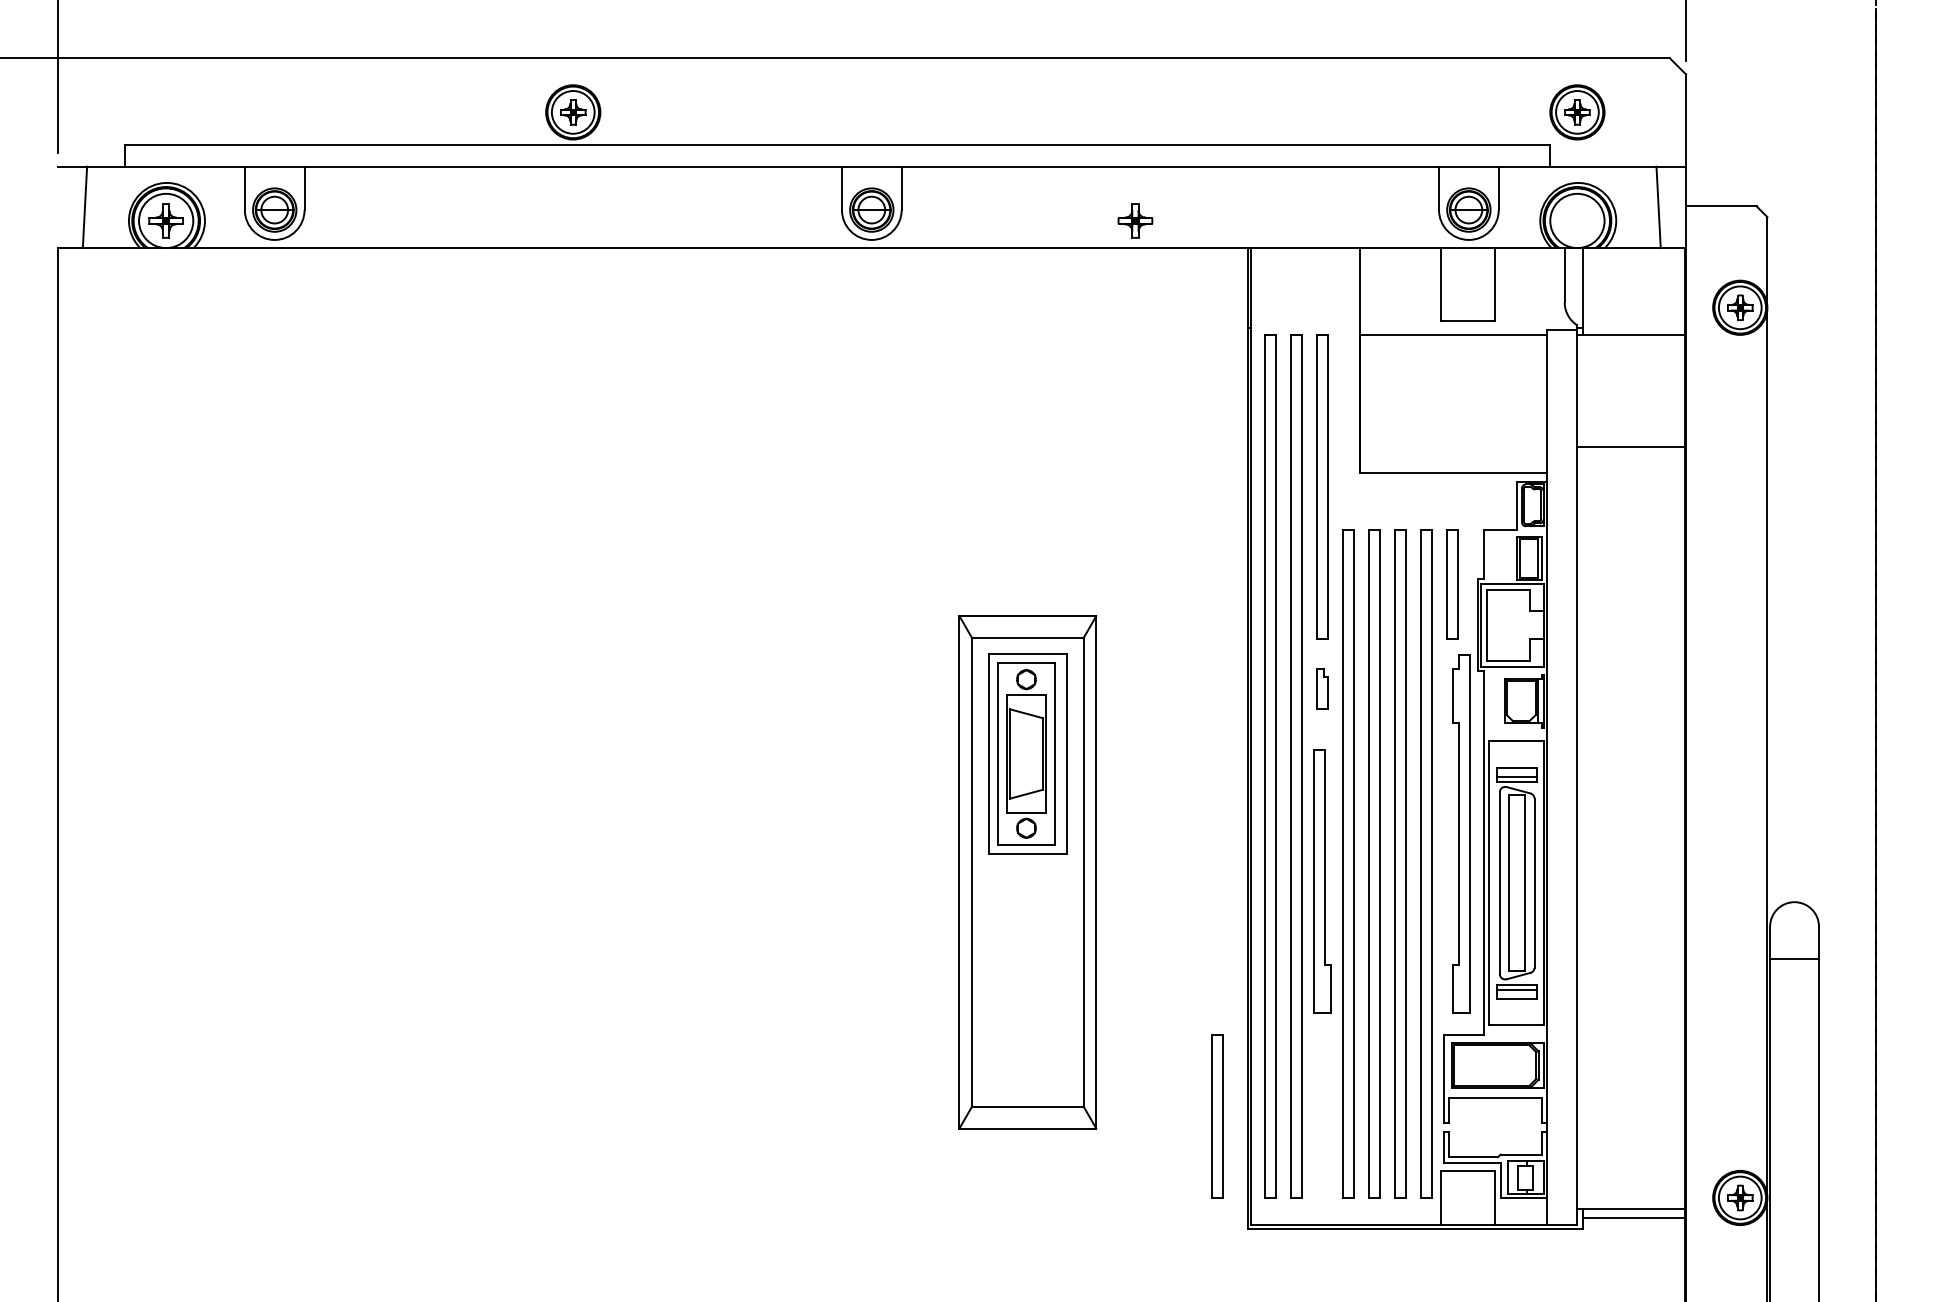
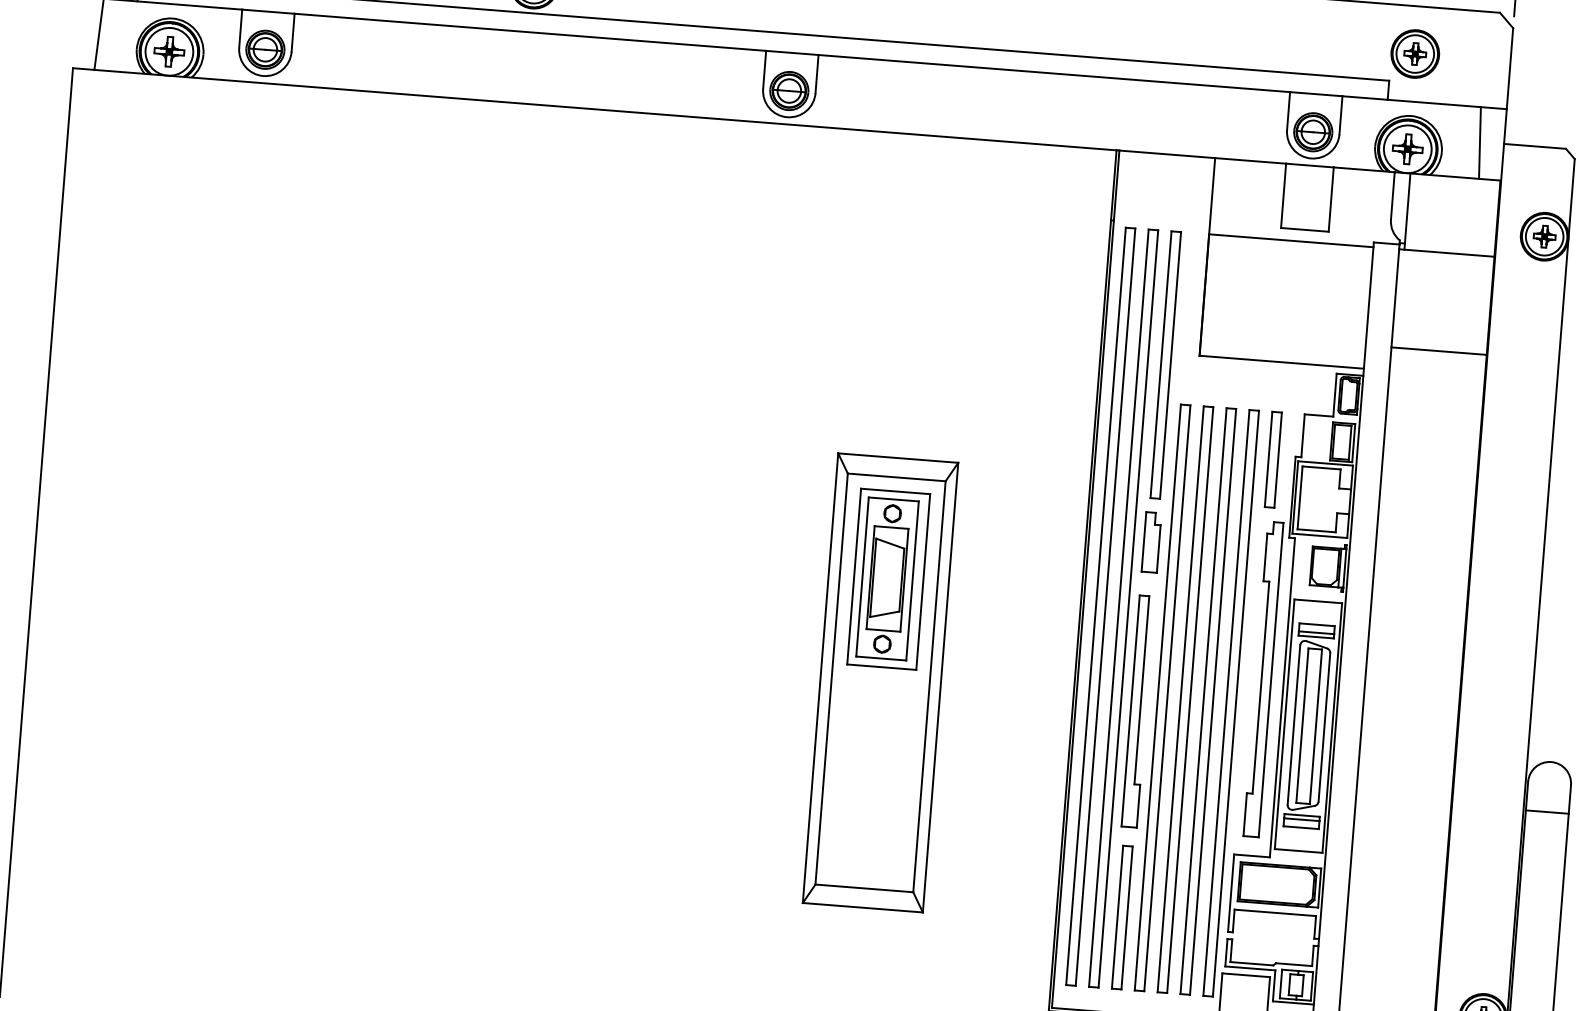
part: (1135, 220) -> (1407, 148), moved
part: (1322, 688) -> (1151, 541), size x1.67
part: (1217, 1116) -> (1122, 917), moved

